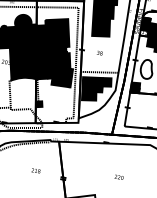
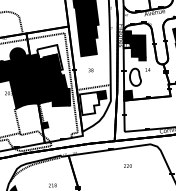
fill: (57, 31) -> (49, 57), removed
fill: (91, 88) -> (89, 103), removed
text: (118, 176) -> (127, 165), moved

